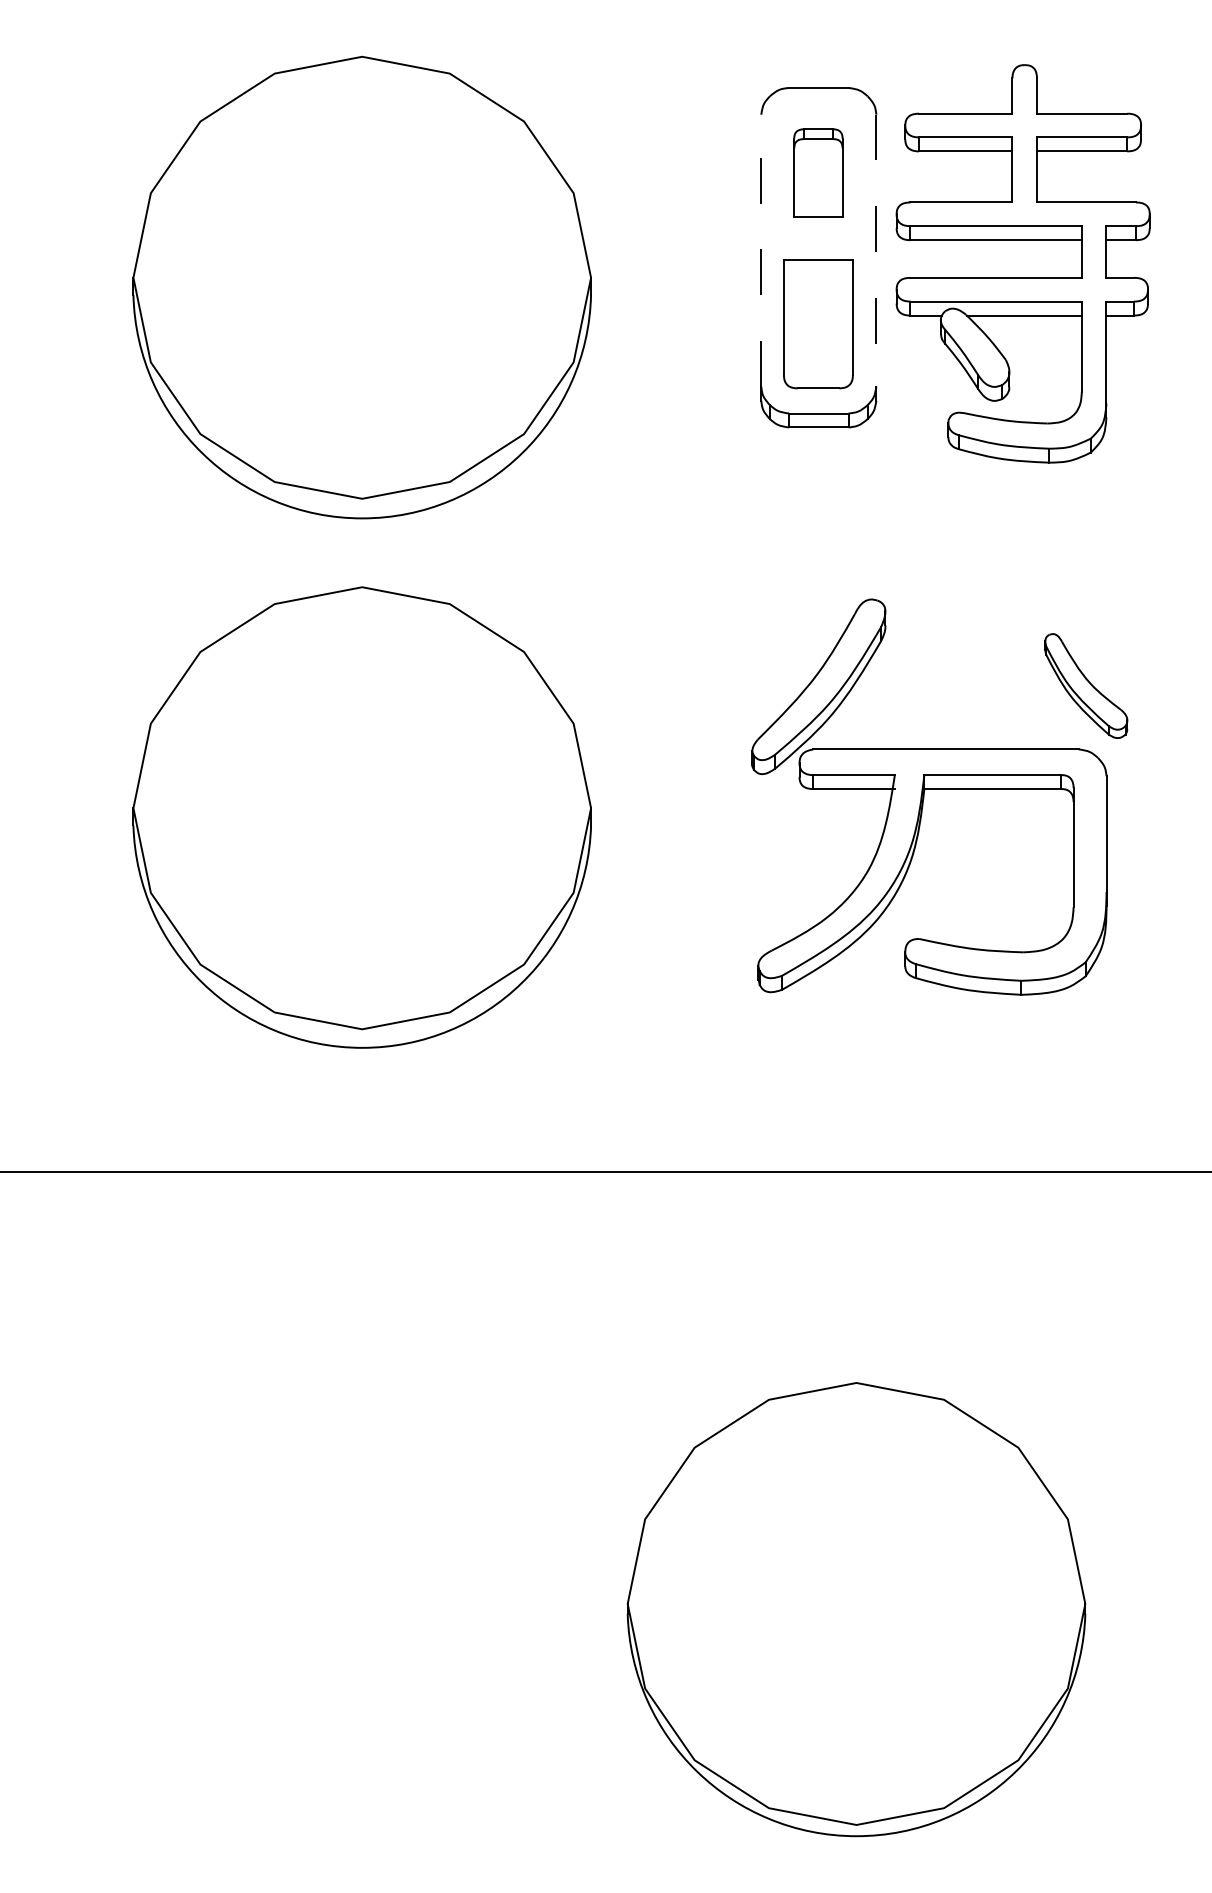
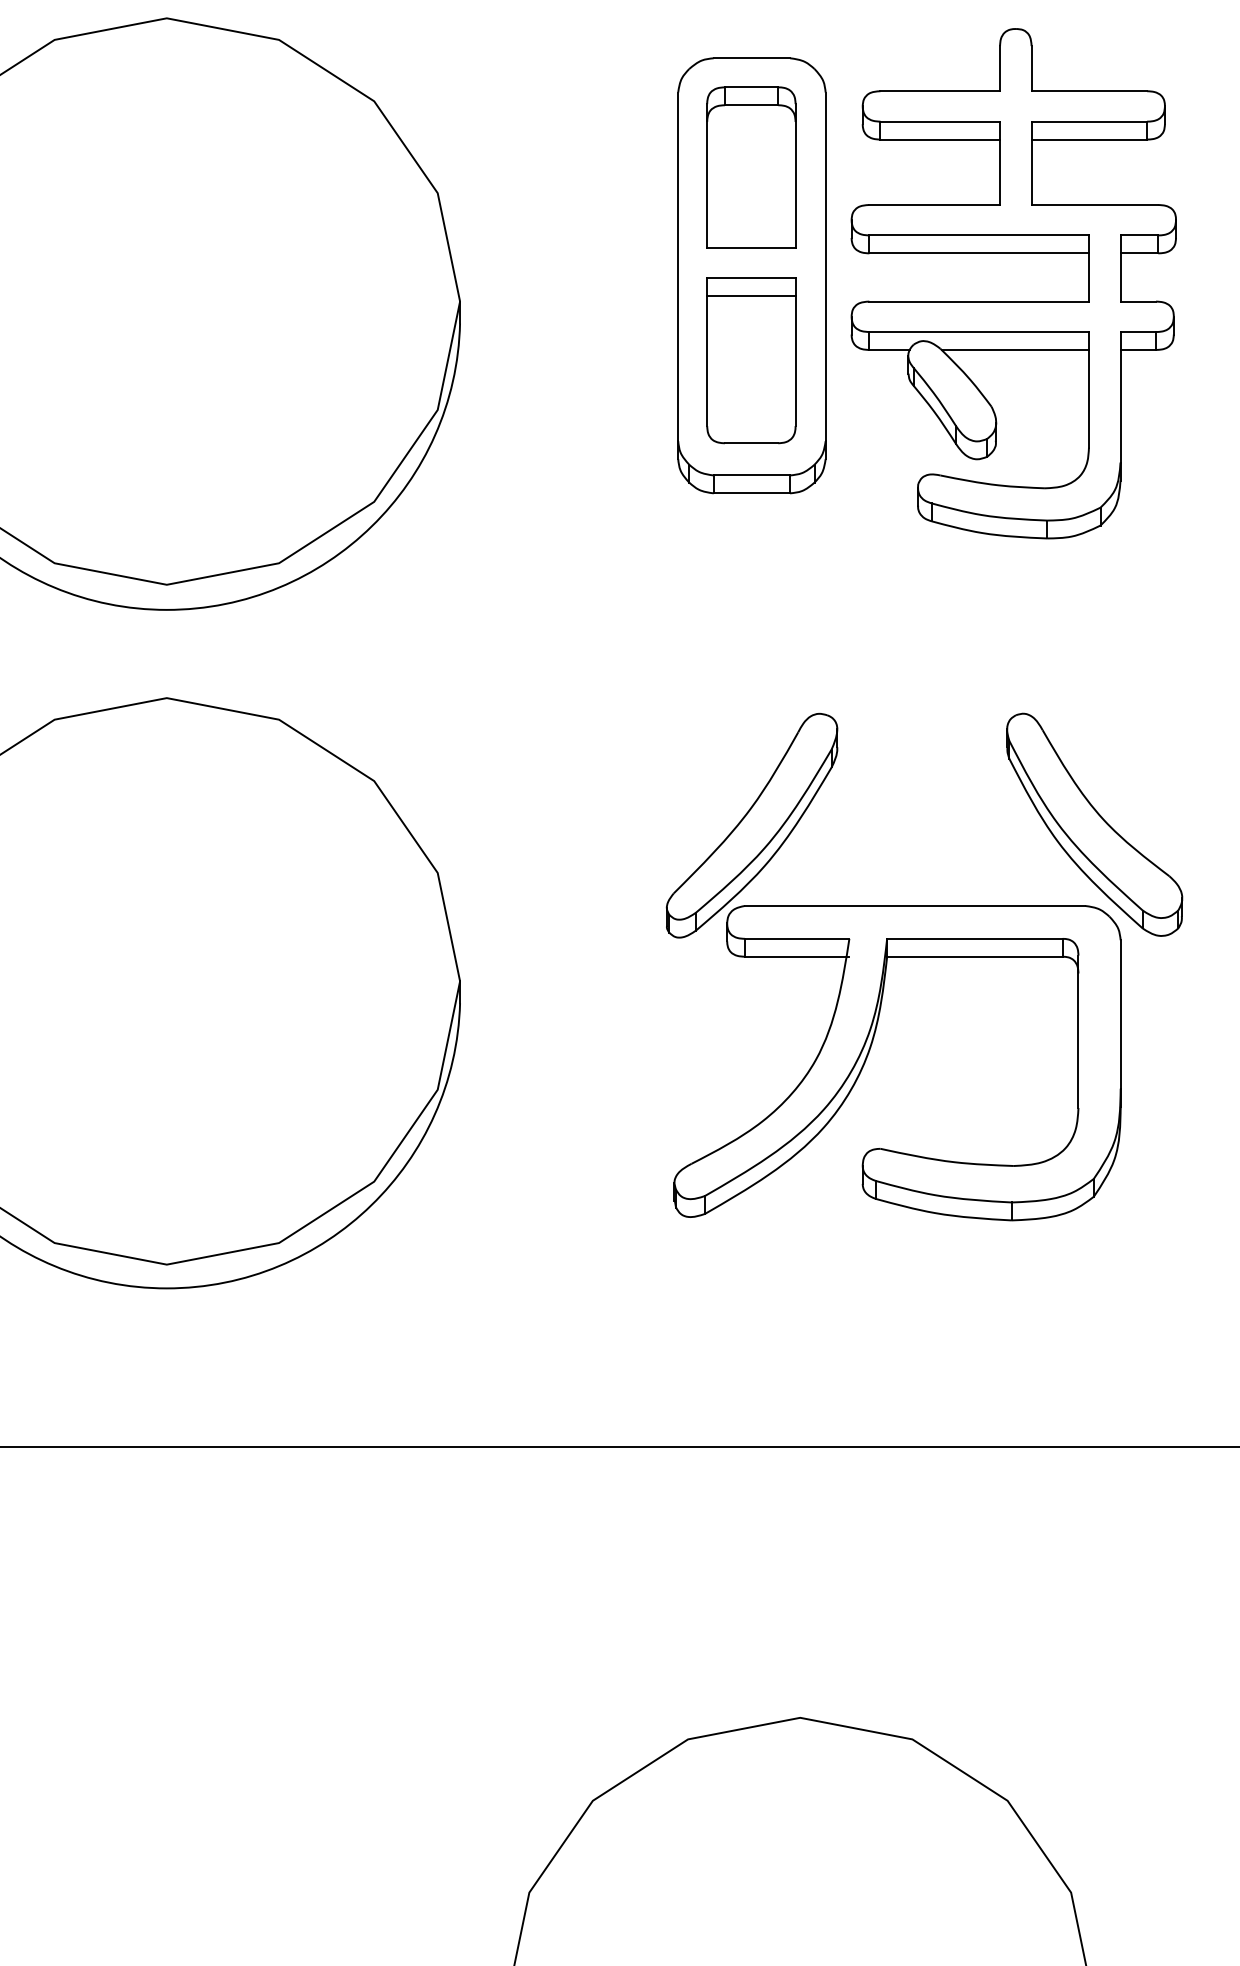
part: (818, 172) -> (751, 166), size x1.43
line: (761, 250) -> (678, 266), dashed -> solid
line: (876, 250) -> (825, 266), dashed -> solid
line: (817, 273) -> (750, 296), added
part: (1086, 685) -> (1094, 824), size x1.67

